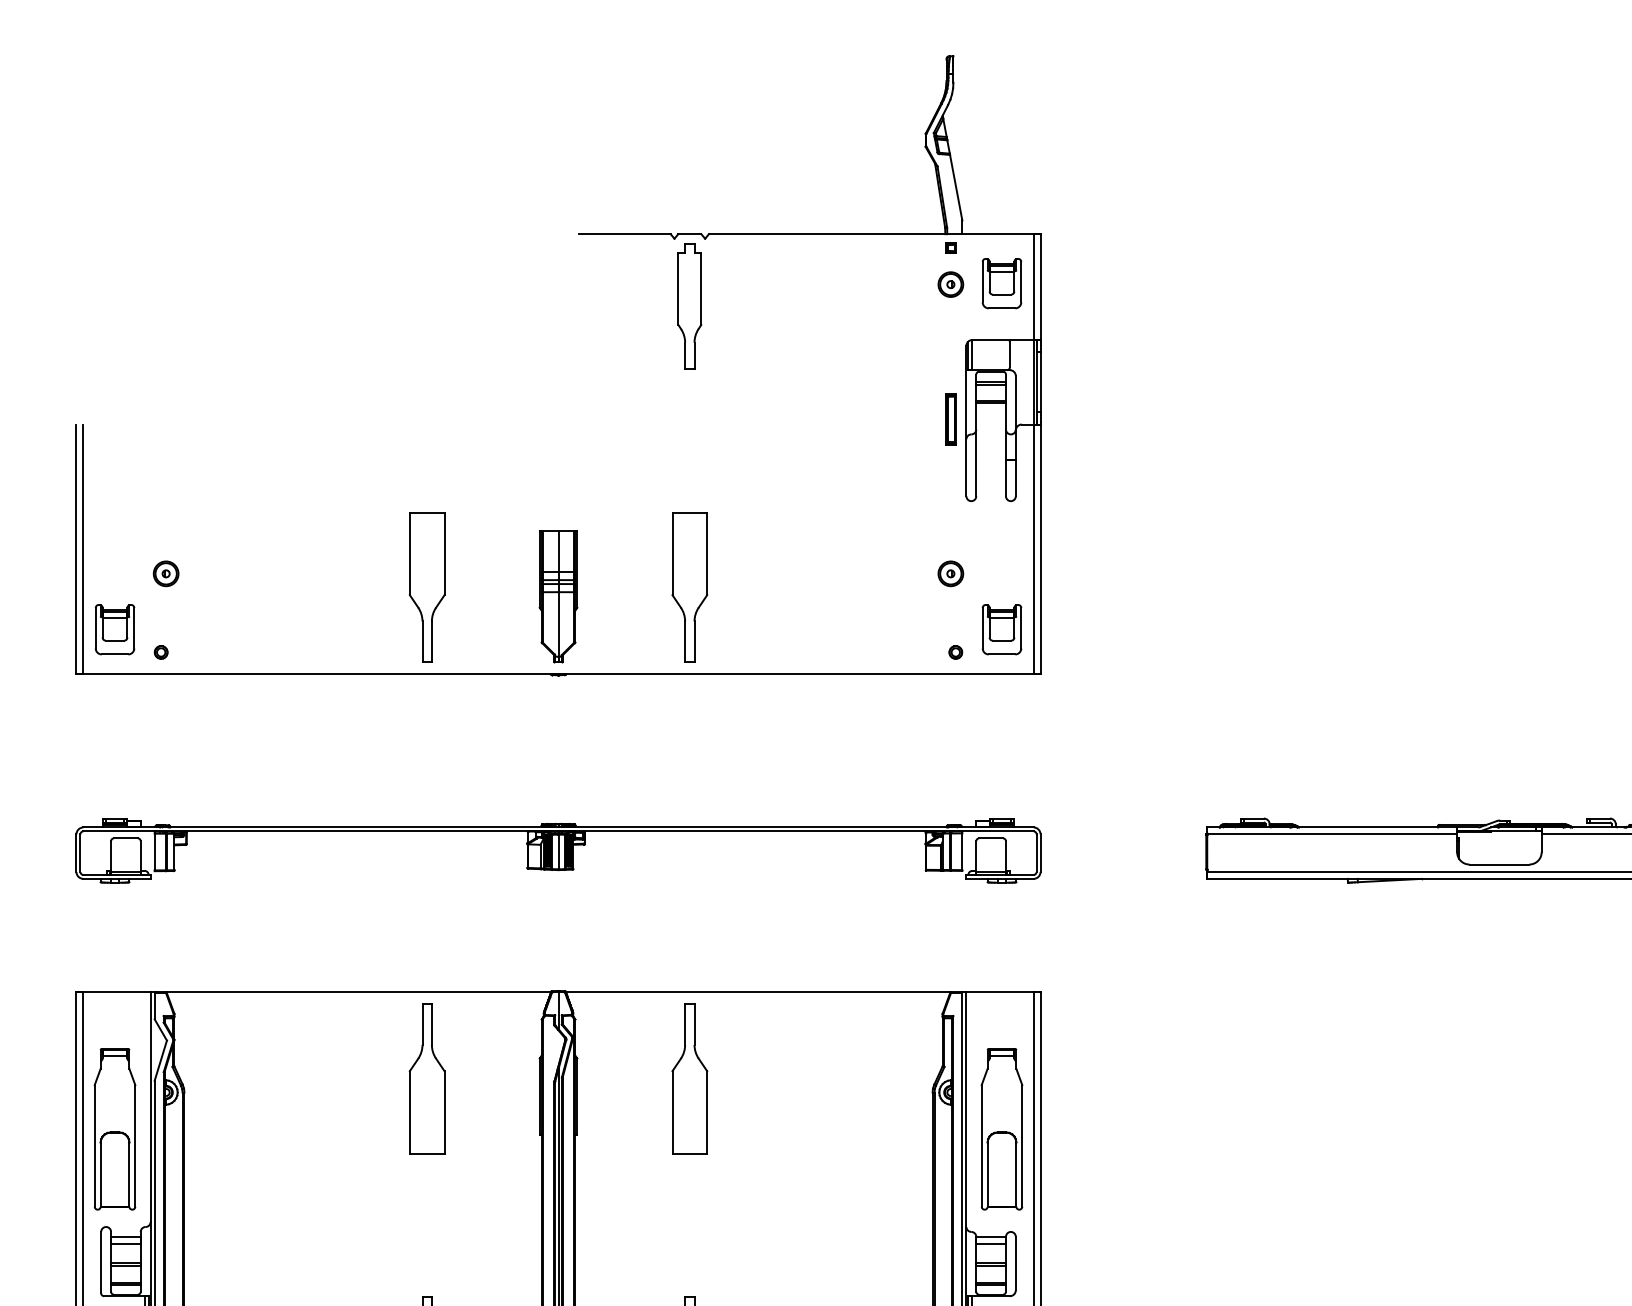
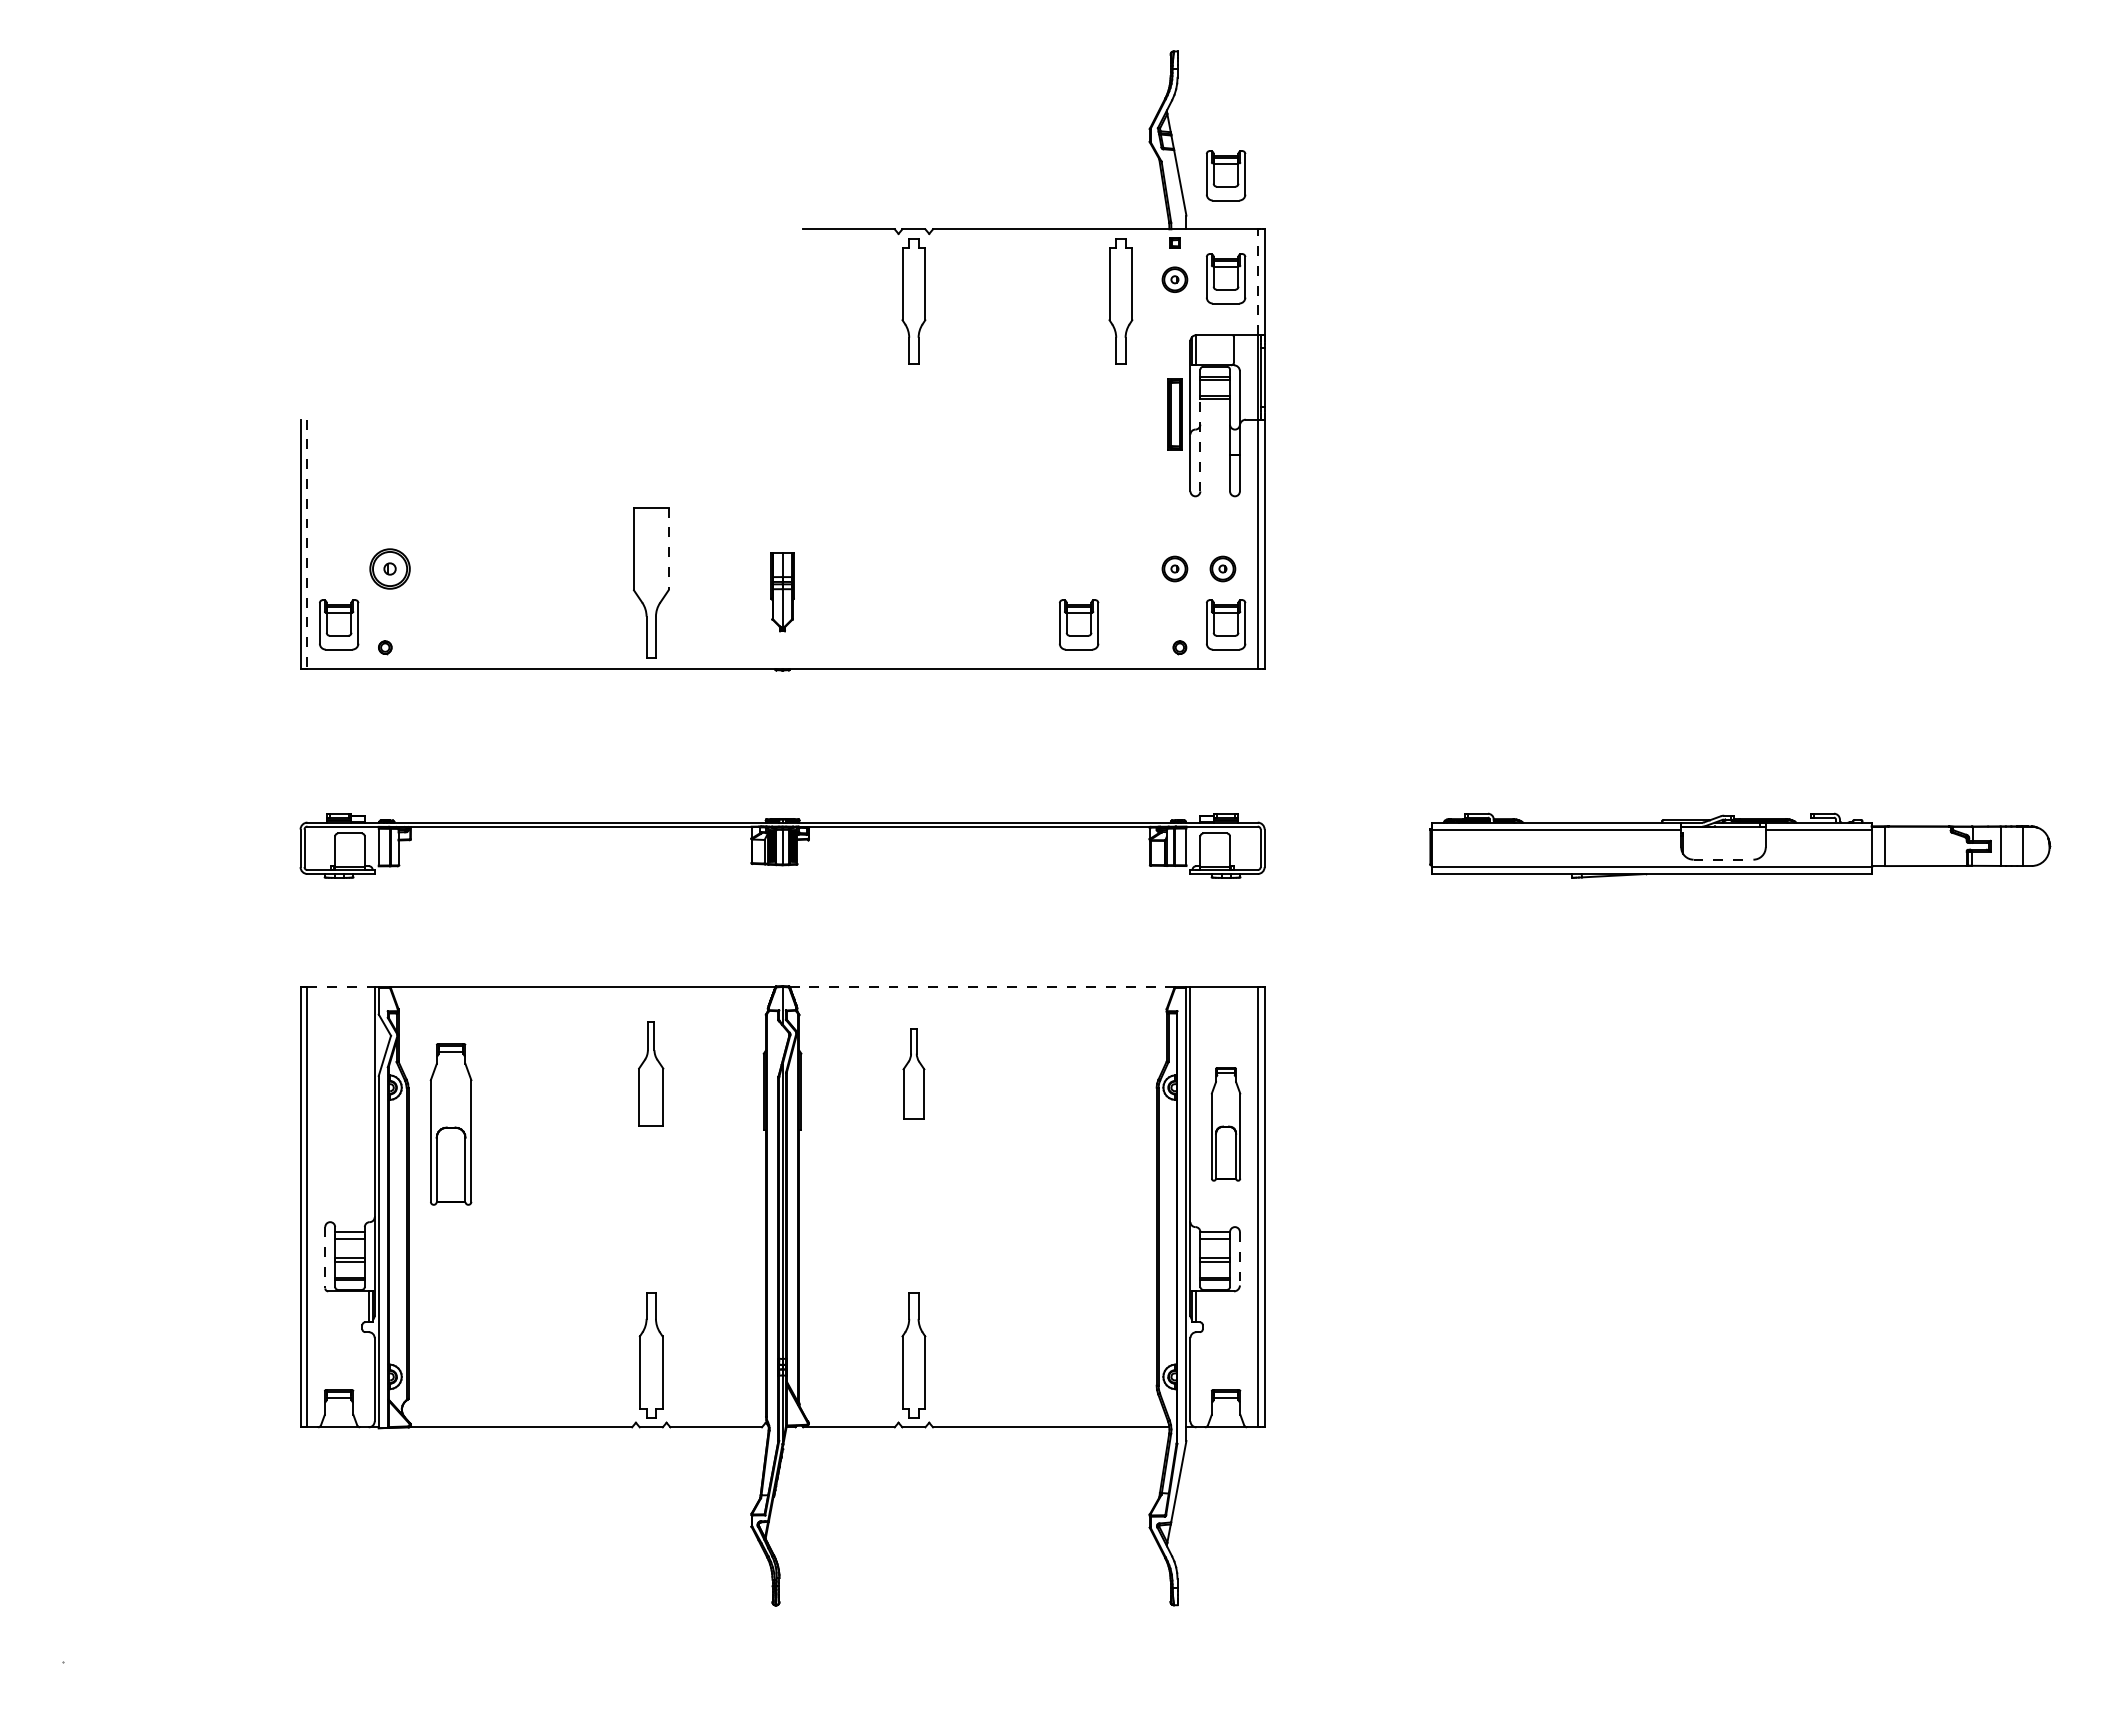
part: (1002, 180) -> (1226, 175), added
line: (1033, 287) -> (1257, 282), solid -> dashed
part: (896, 306) -> (1120, 301), added
part: (950, 419) -> (1174, 414), size x1.4
line: (976, 449) -> (1200, 444), solid -> dashed
line: (83, 549) -> (307, 544), solid -> dashed
line: (444, 554) -> (668, 549), solid -> dashed
part: (166, 573) -> (390, 568), size x1.6
part: (998, 573) -> (1222, 568), added
part: (689, 587) -> (913, 582), removed
part: (558, 596) -> (782, 591), size x0.6
part: (855, 629) -> (1079, 624), added
line: (1499, 864) -> (1723, 859), solid -> dashed
line: (117, 992) -> (341, 987), solid -> dashed
line: (758, 992) -> (982, 987), solid -> dashed
part: (426, 1078) -> (650, 1073), size x0.7
part: (689, 1078) -> (913, 1073), size x0.6
part: (114, 1129) -> (450, 1124), moved
part: (1001, 1129) -> (1225, 1124), size x0.7
line: (101, 1262) -> (325, 1257), solid -> dashed
line: (1015, 1263) -> (1239, 1258), solid -> dashed

